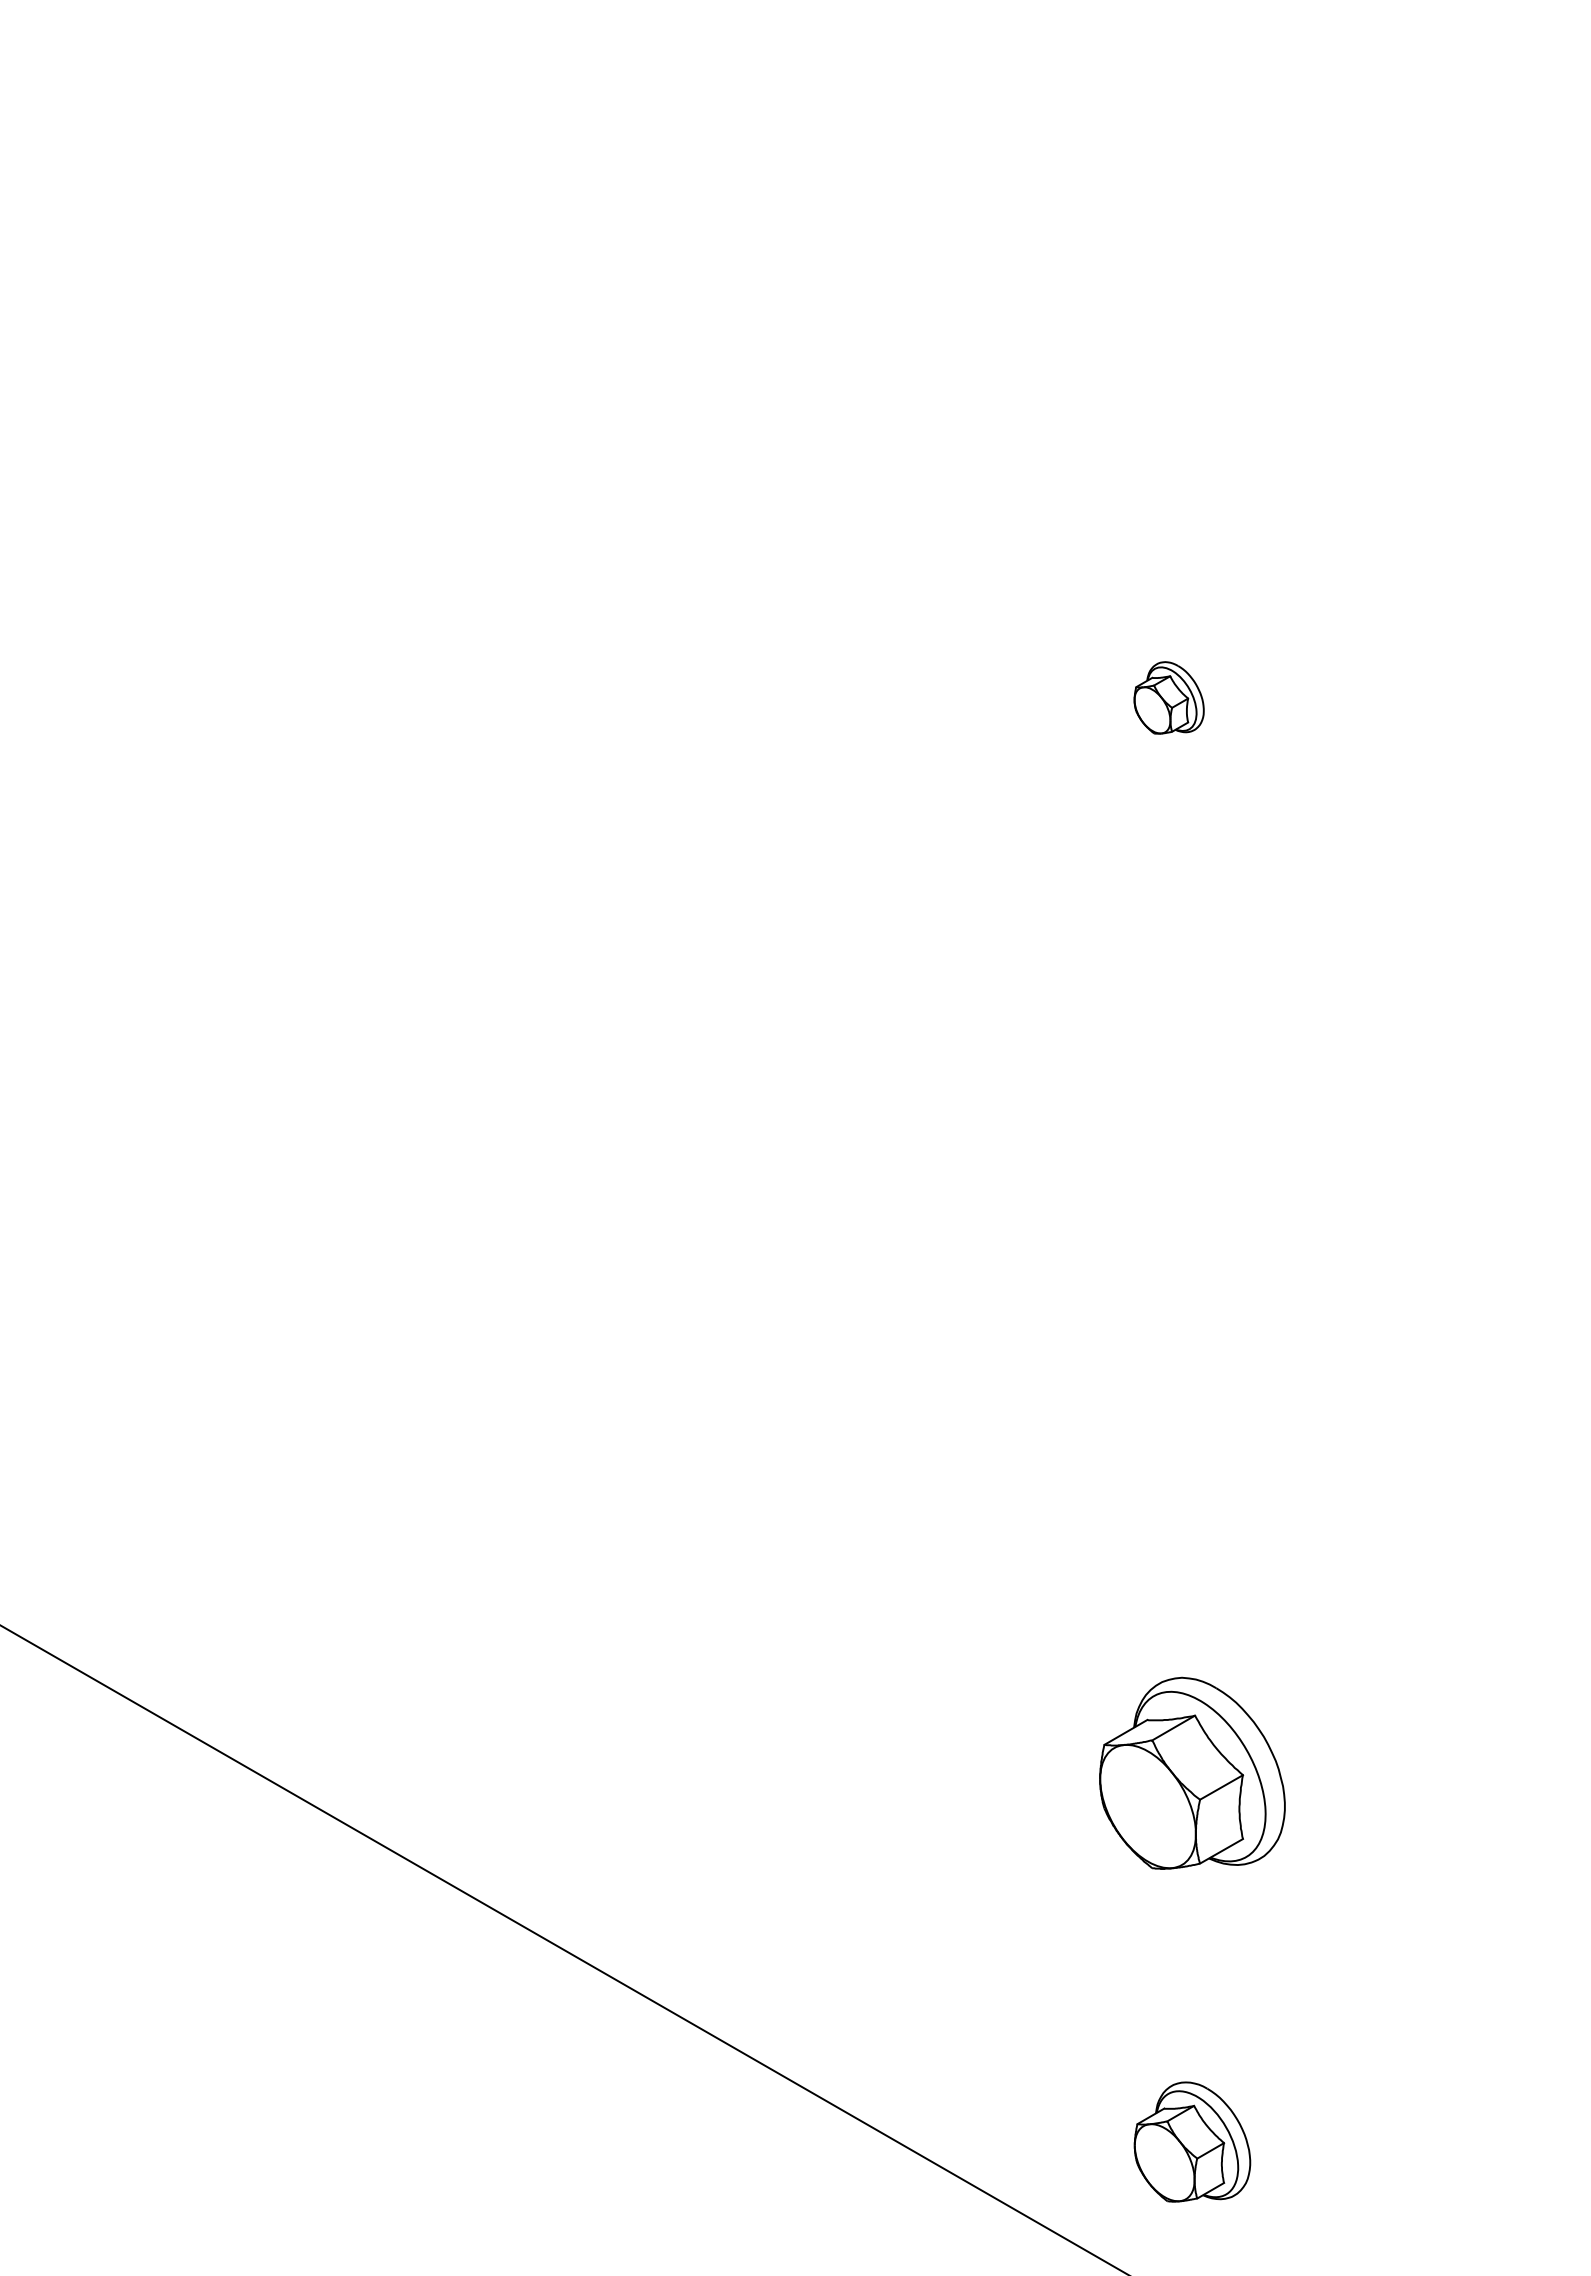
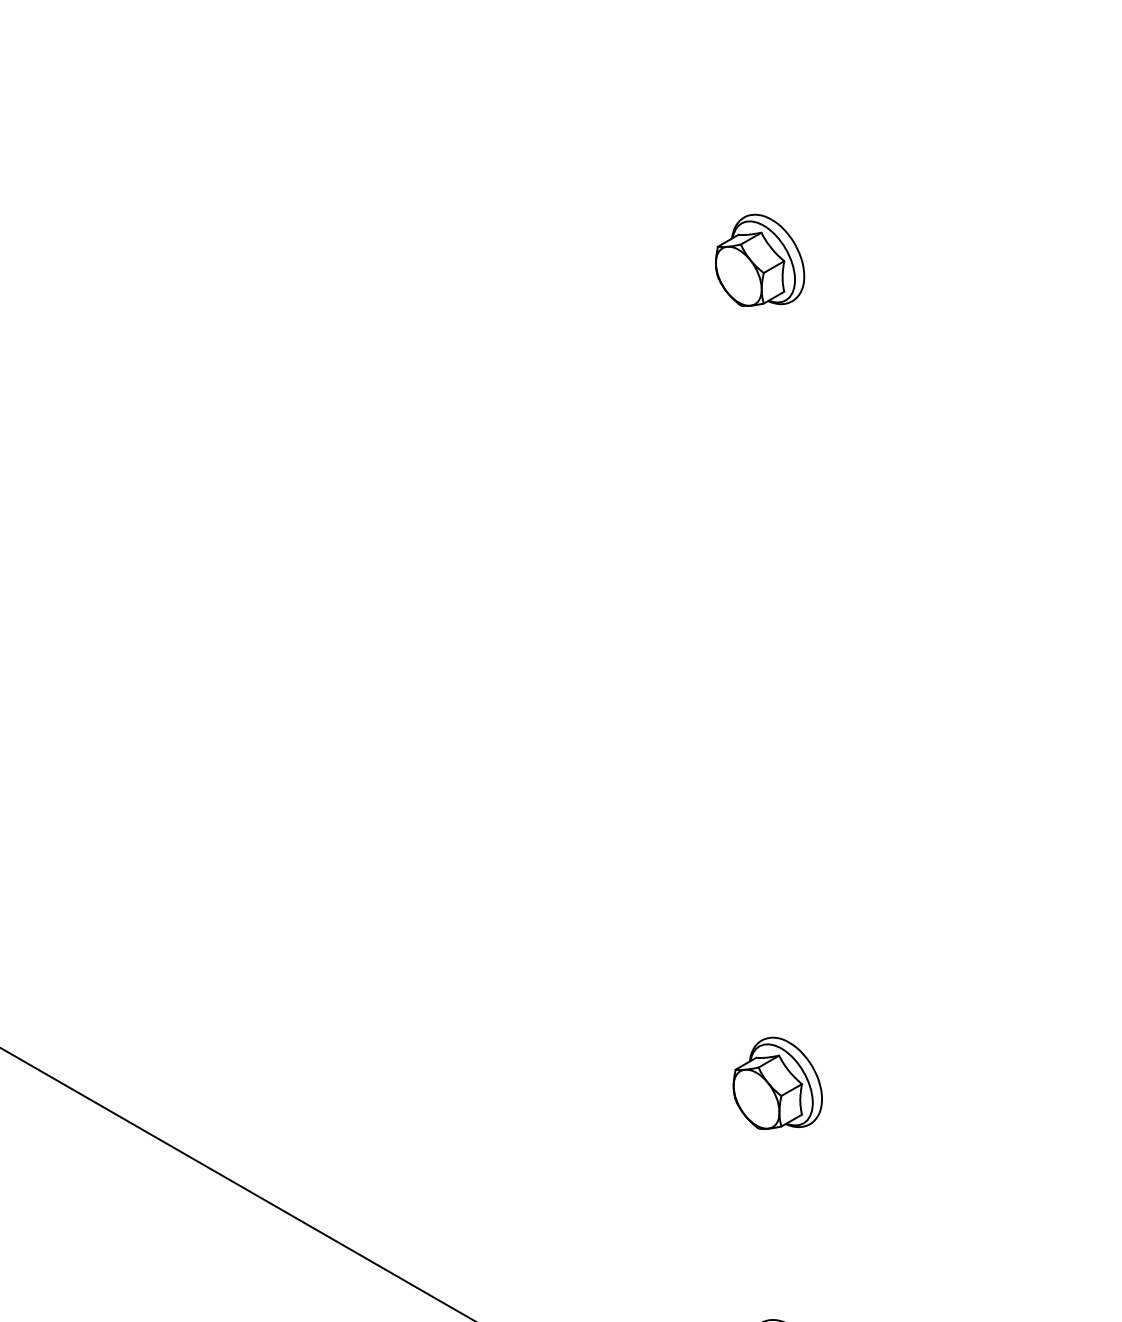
part: (1168, 697) -> (759, 260), size x1.67
part: (1192, 1772) -> (777, 1082), size x0.62

